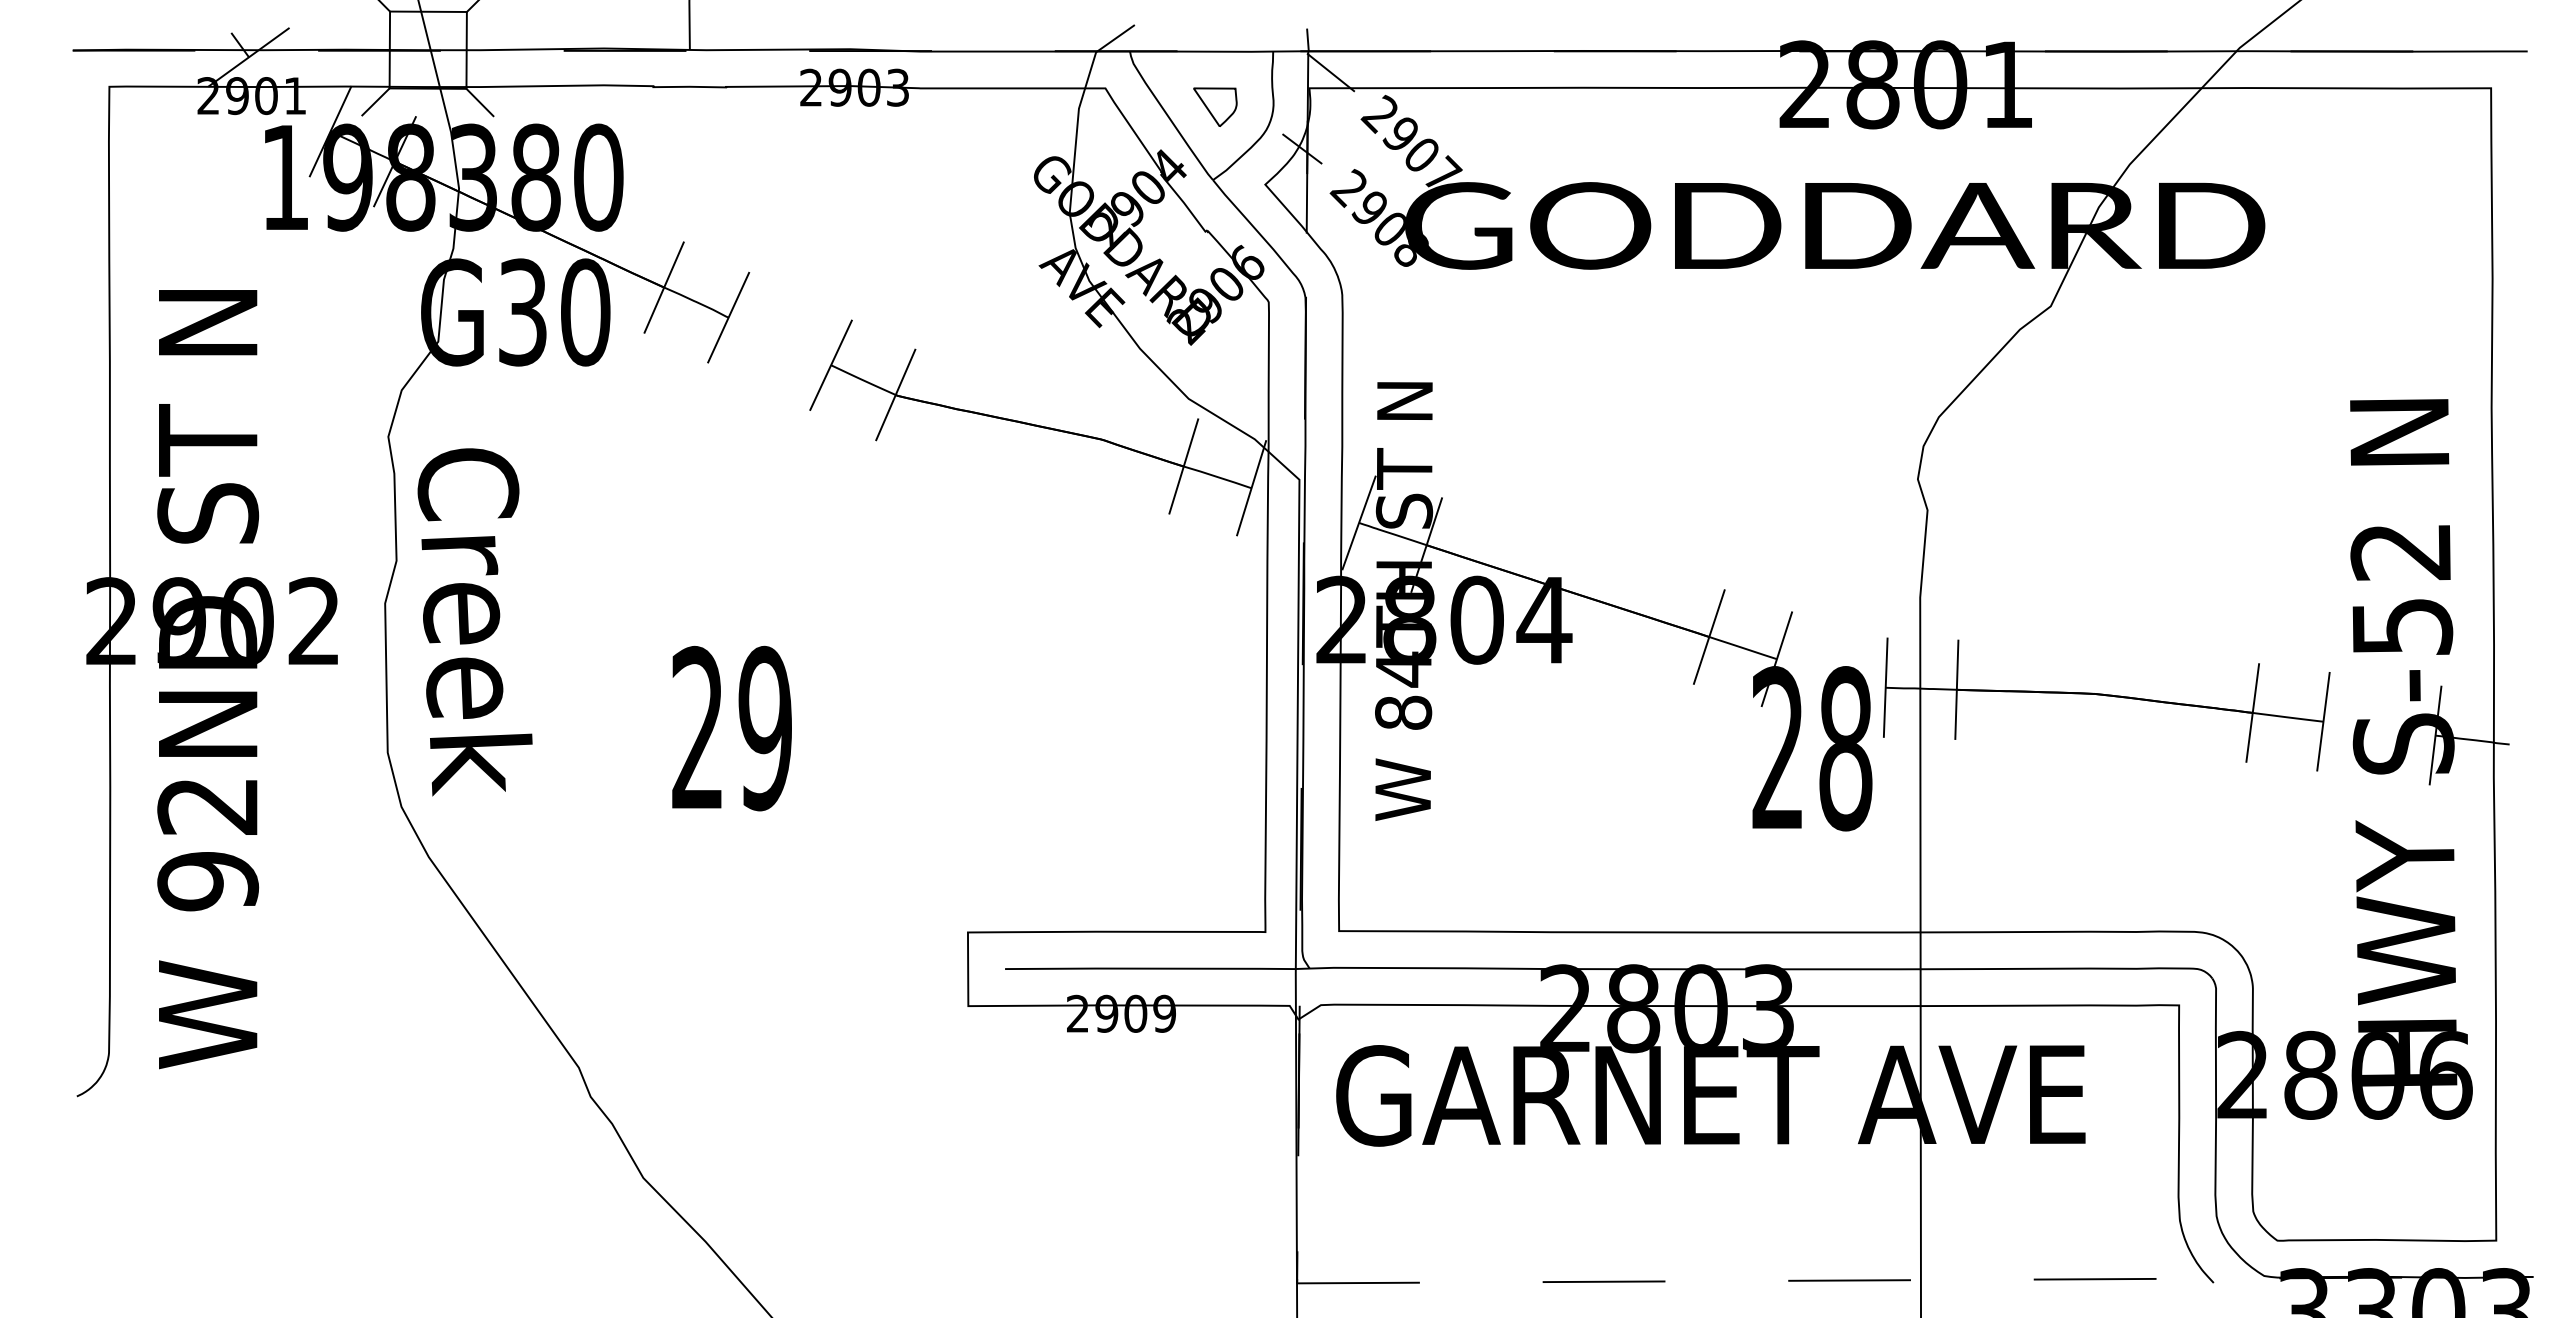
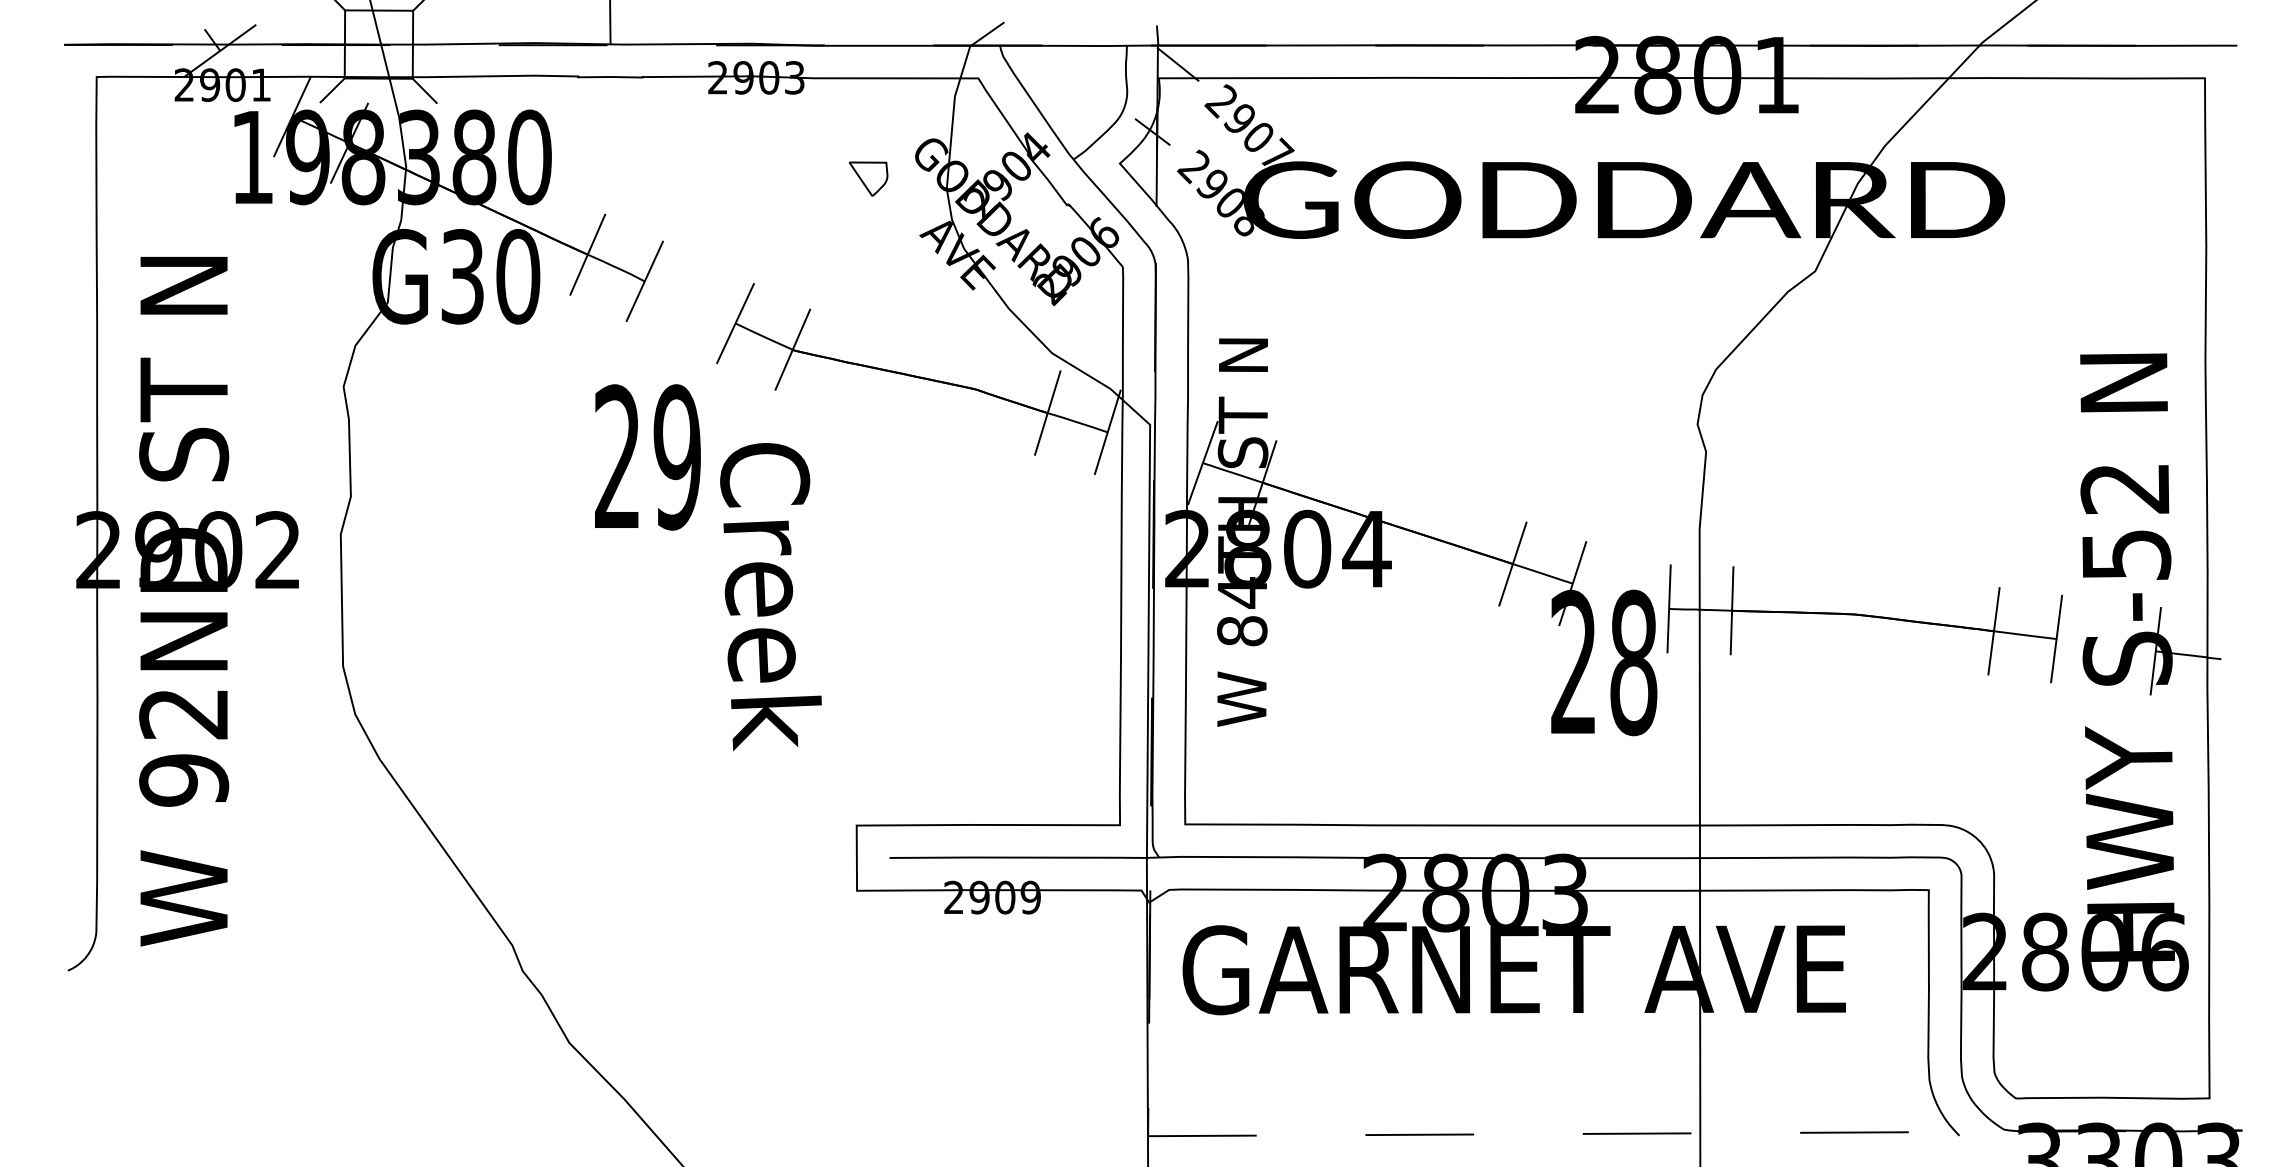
part: (1215, 106) -> (868, 178), moved
text: (474, 622) -> (770, 597), moved
text: (731, 728) -> (647, 457), moved

